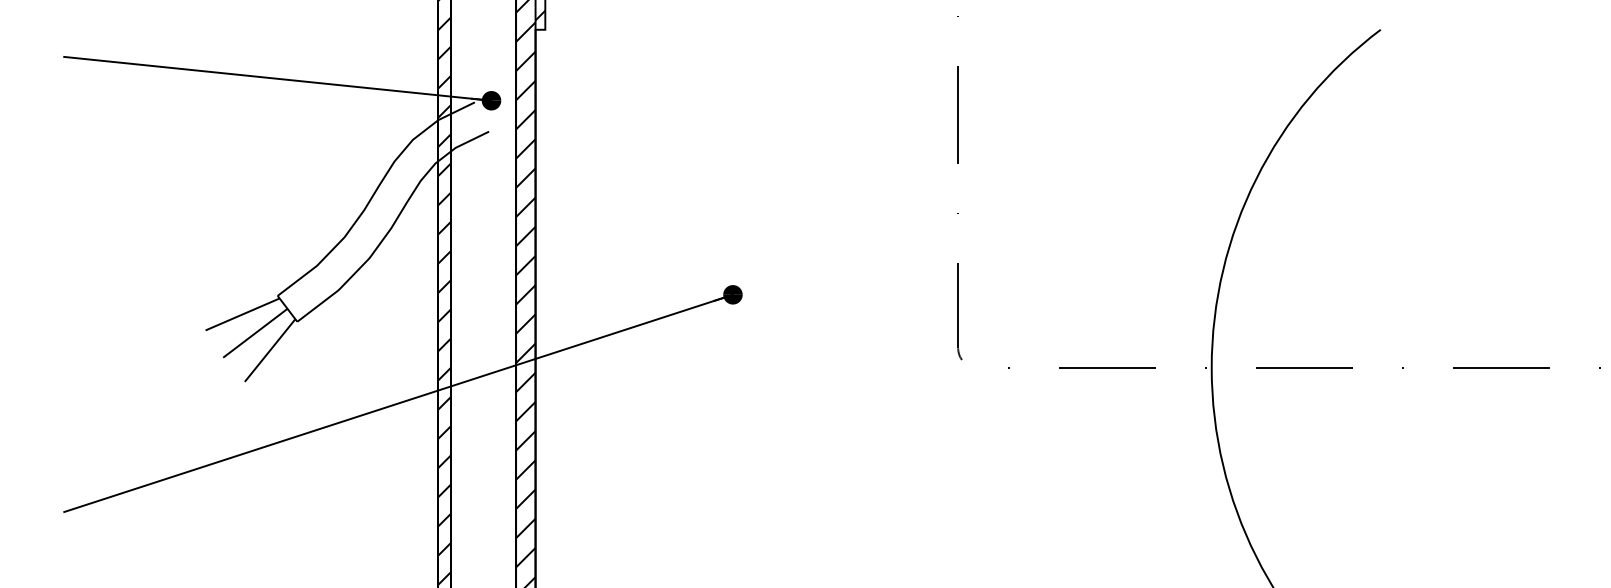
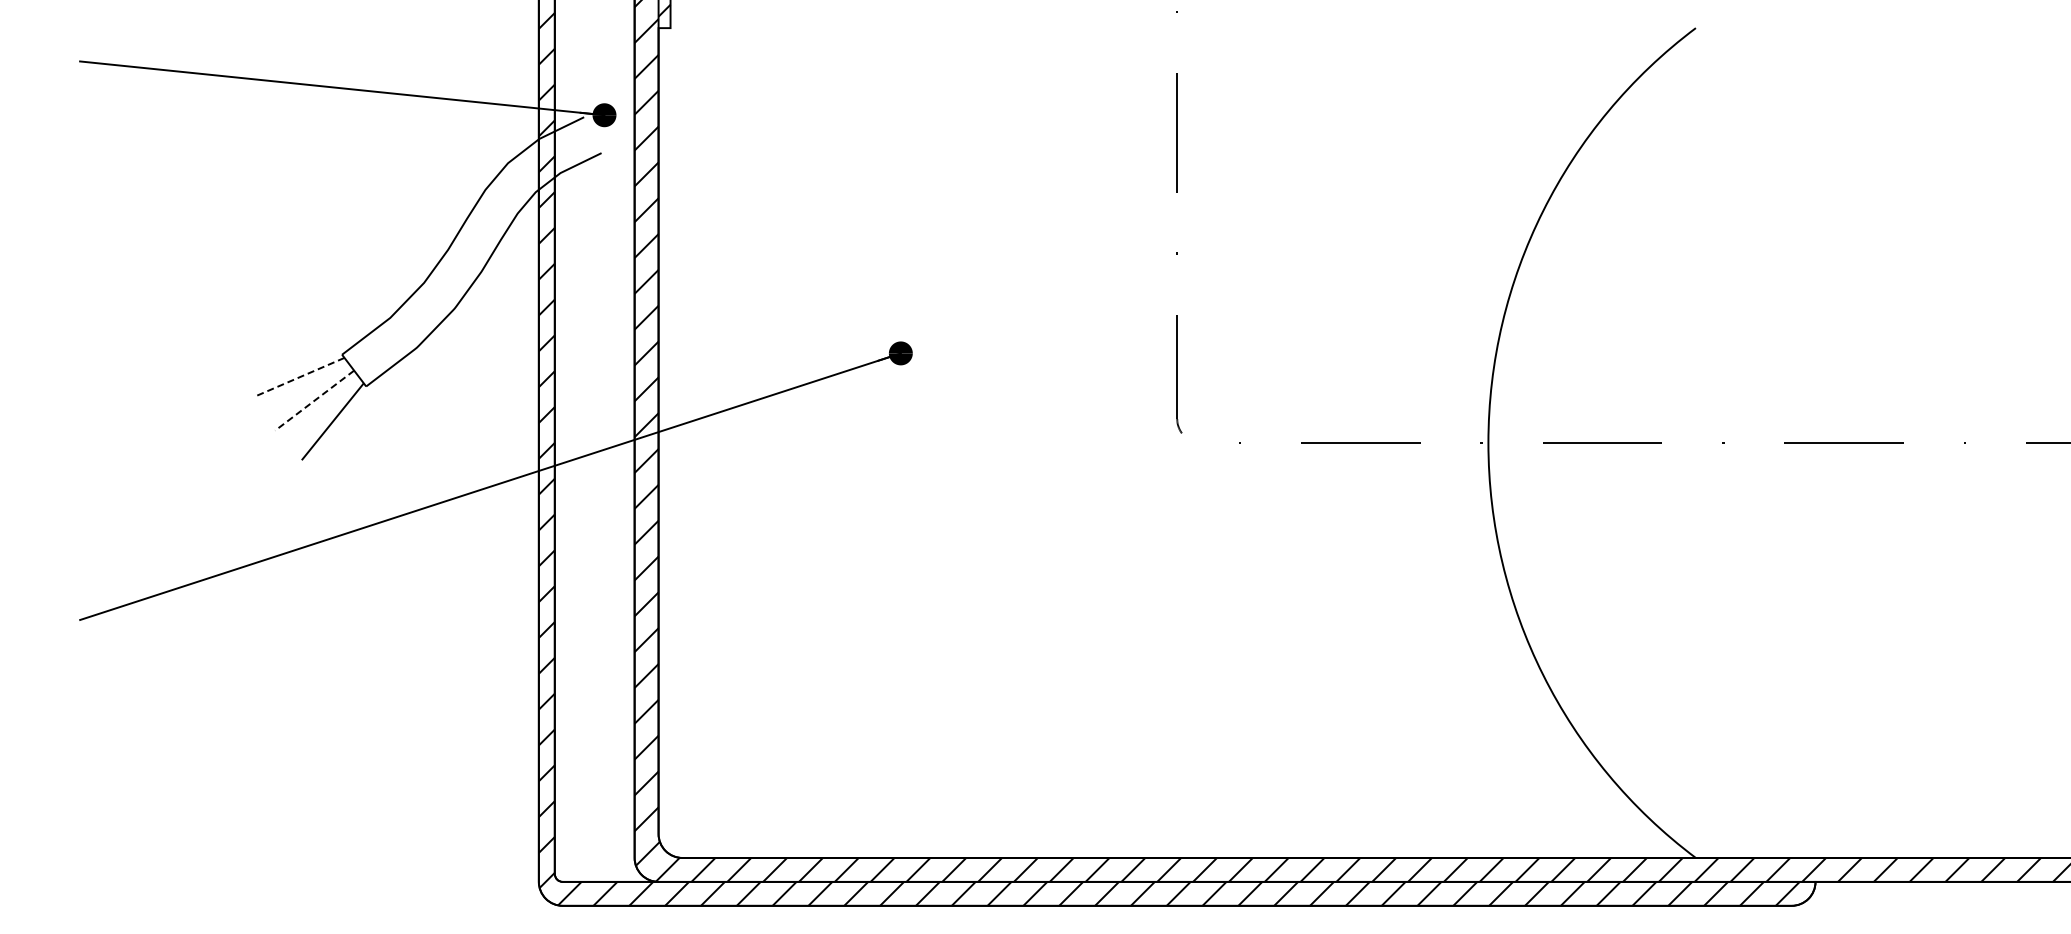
line: (242, 314) -> (298, 377), solid -> dashed
line: (255, 333) -> (314, 400), solid -> dashed

